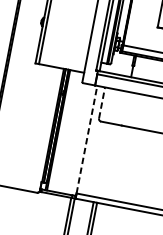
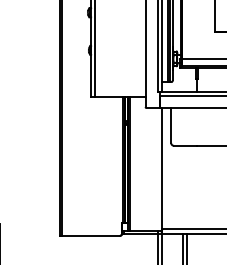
line: (102, 103) -> (171, 125), dashed -> solid
line: (87, 138) -> (162, 167), dashed -> solid

